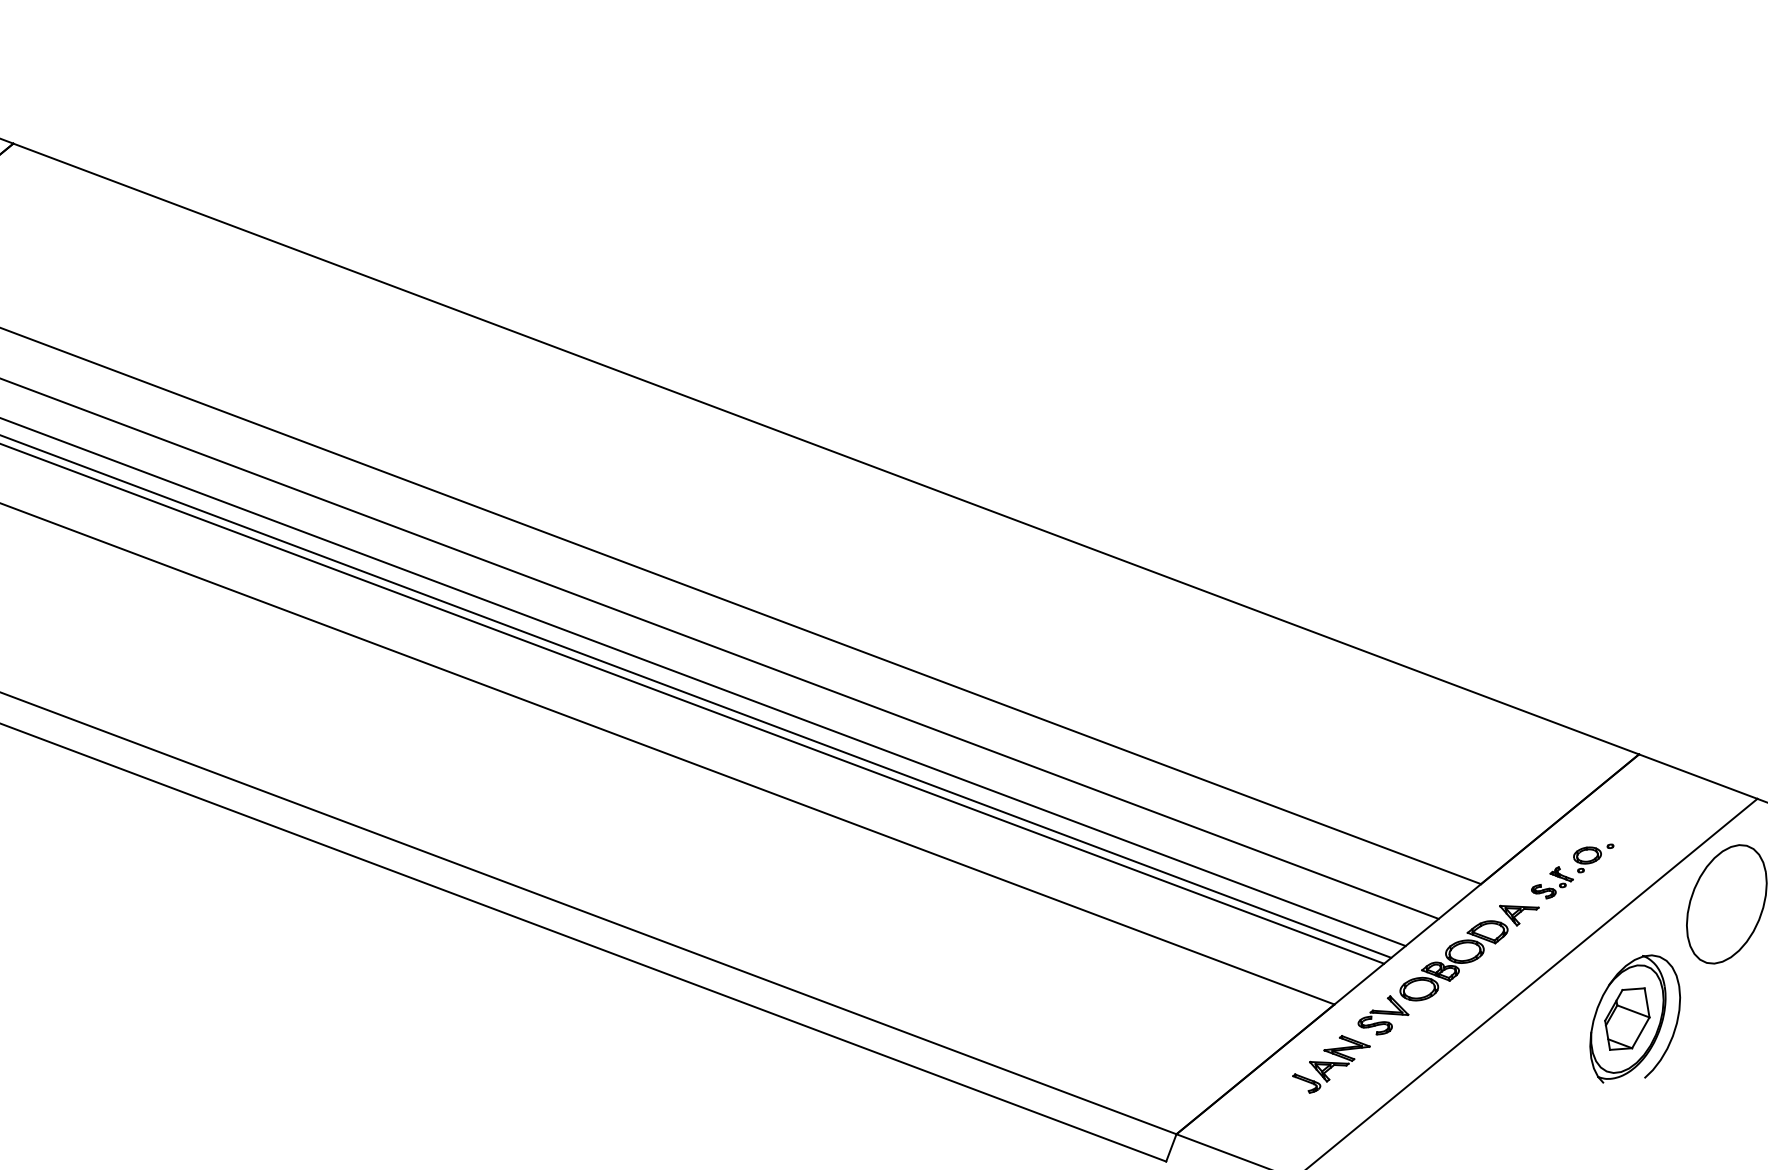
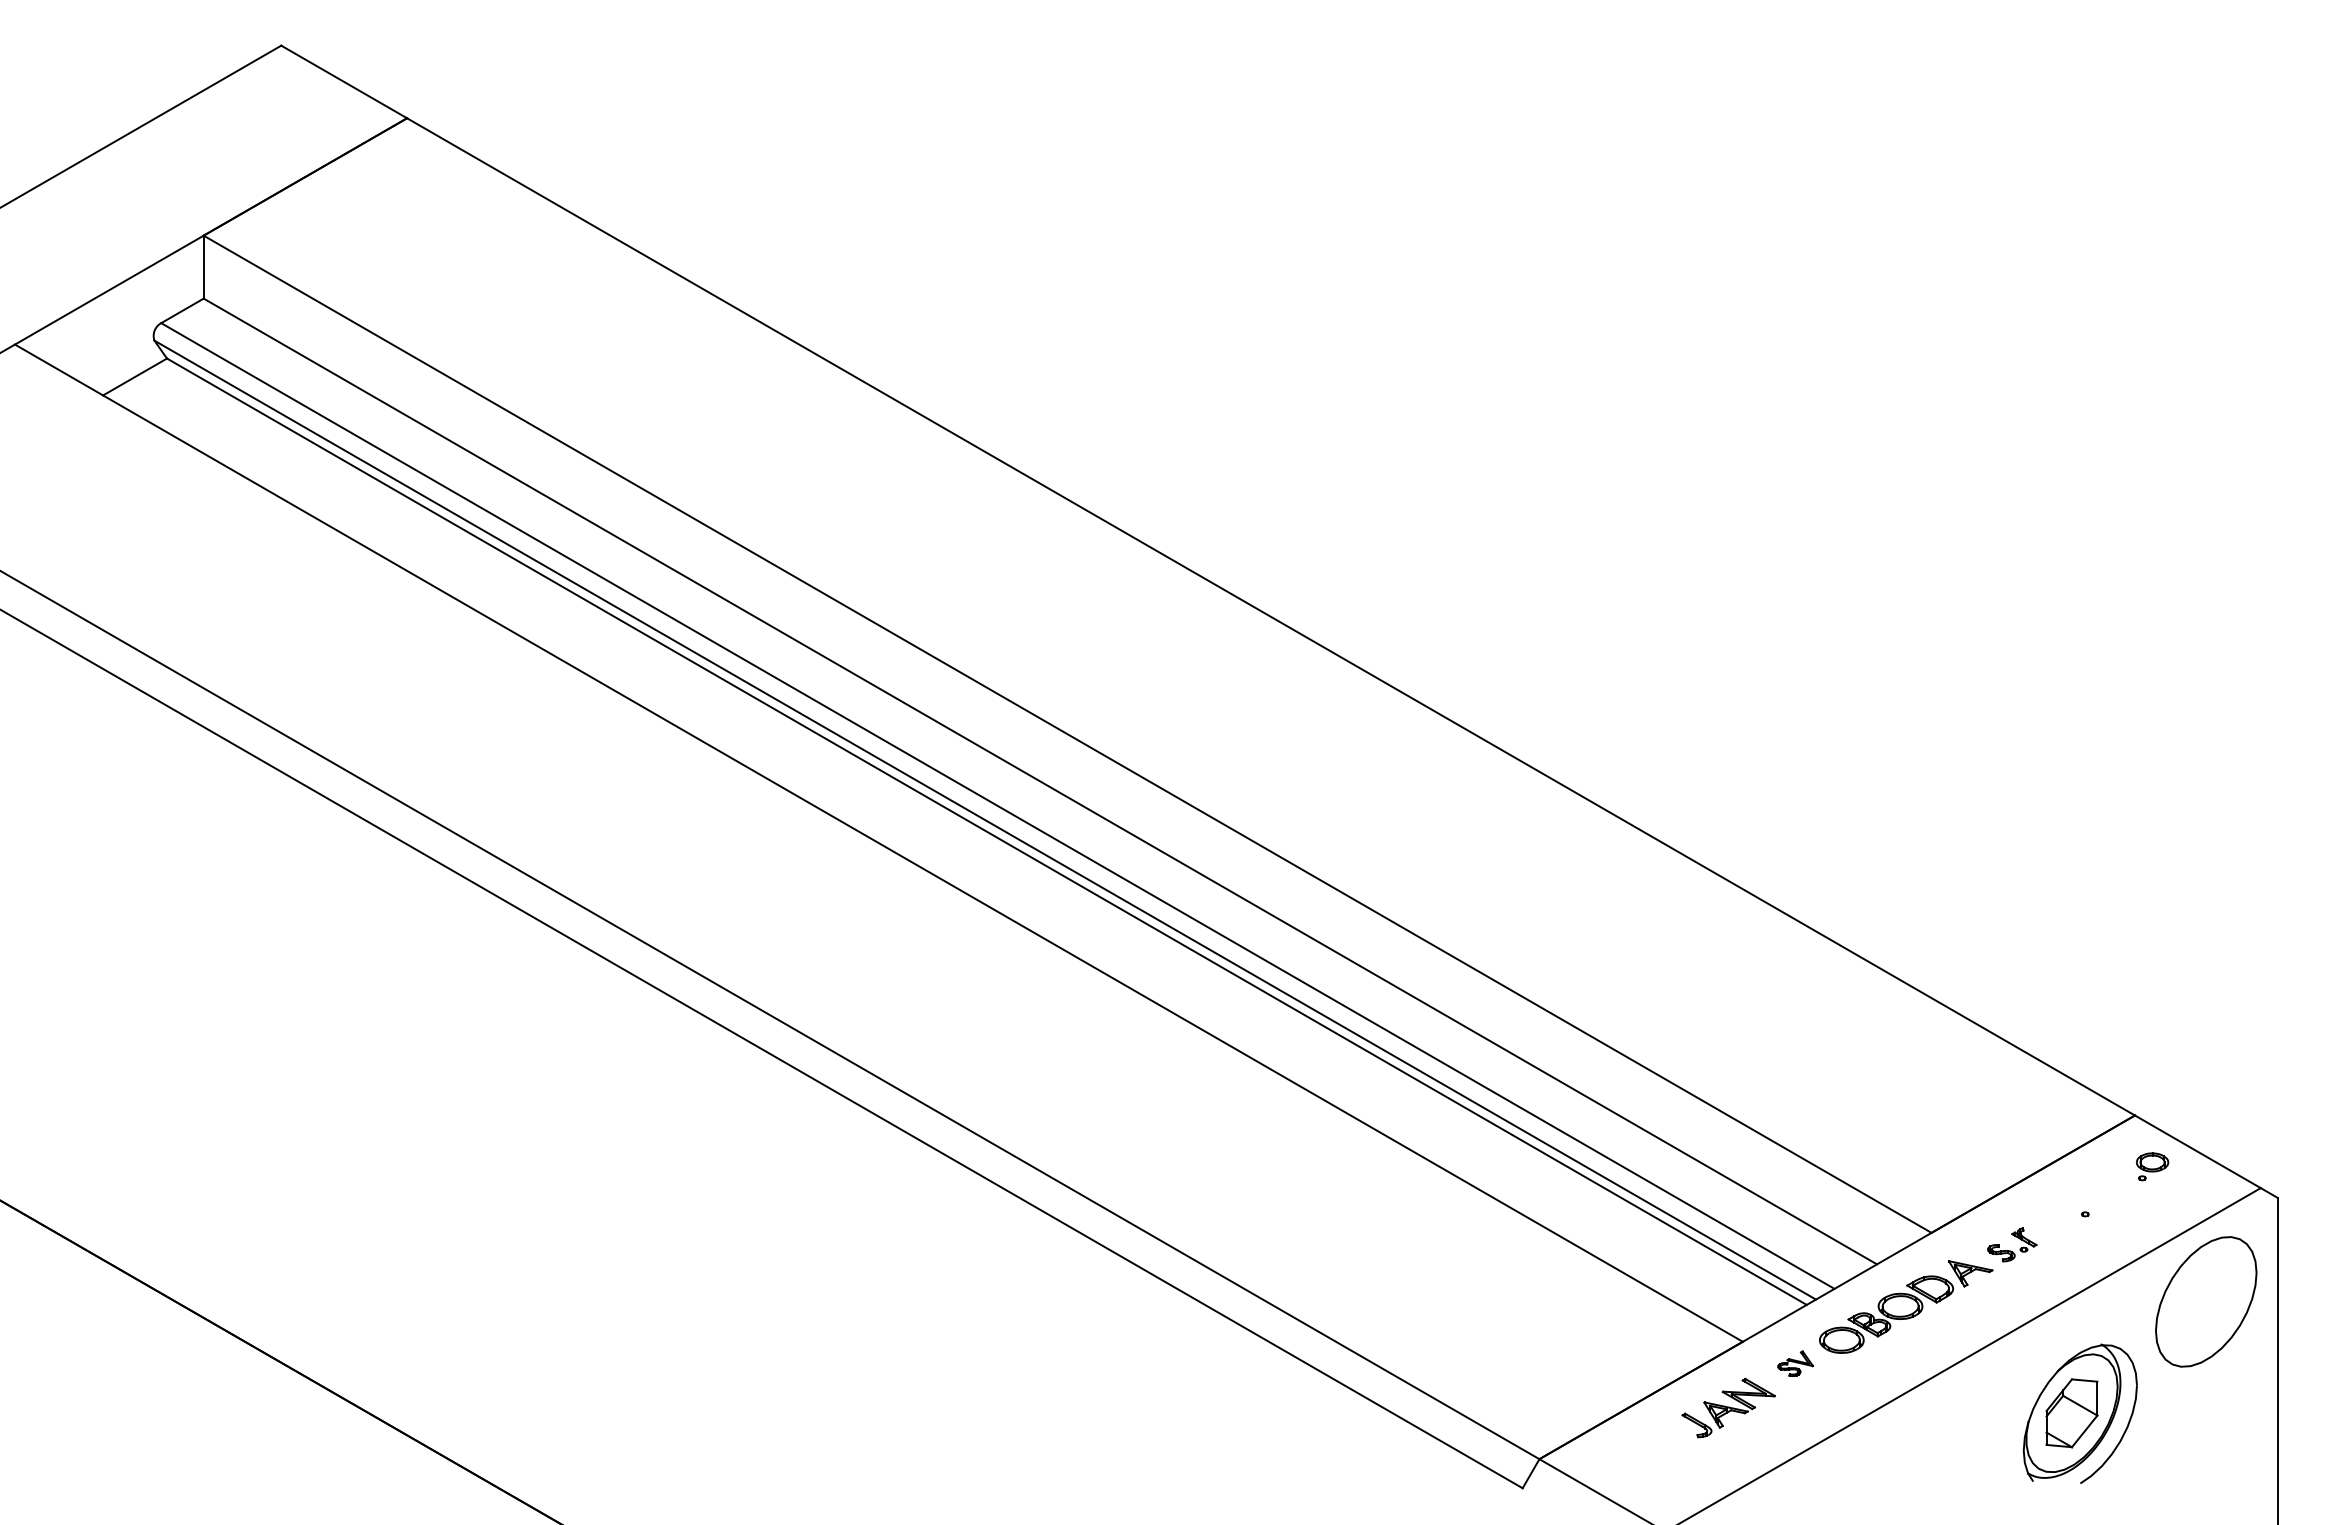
part: (1588, 859) -> (2152, 1166), moved
part: (1382, 1015) -> (1795, 1363), size x0.6

